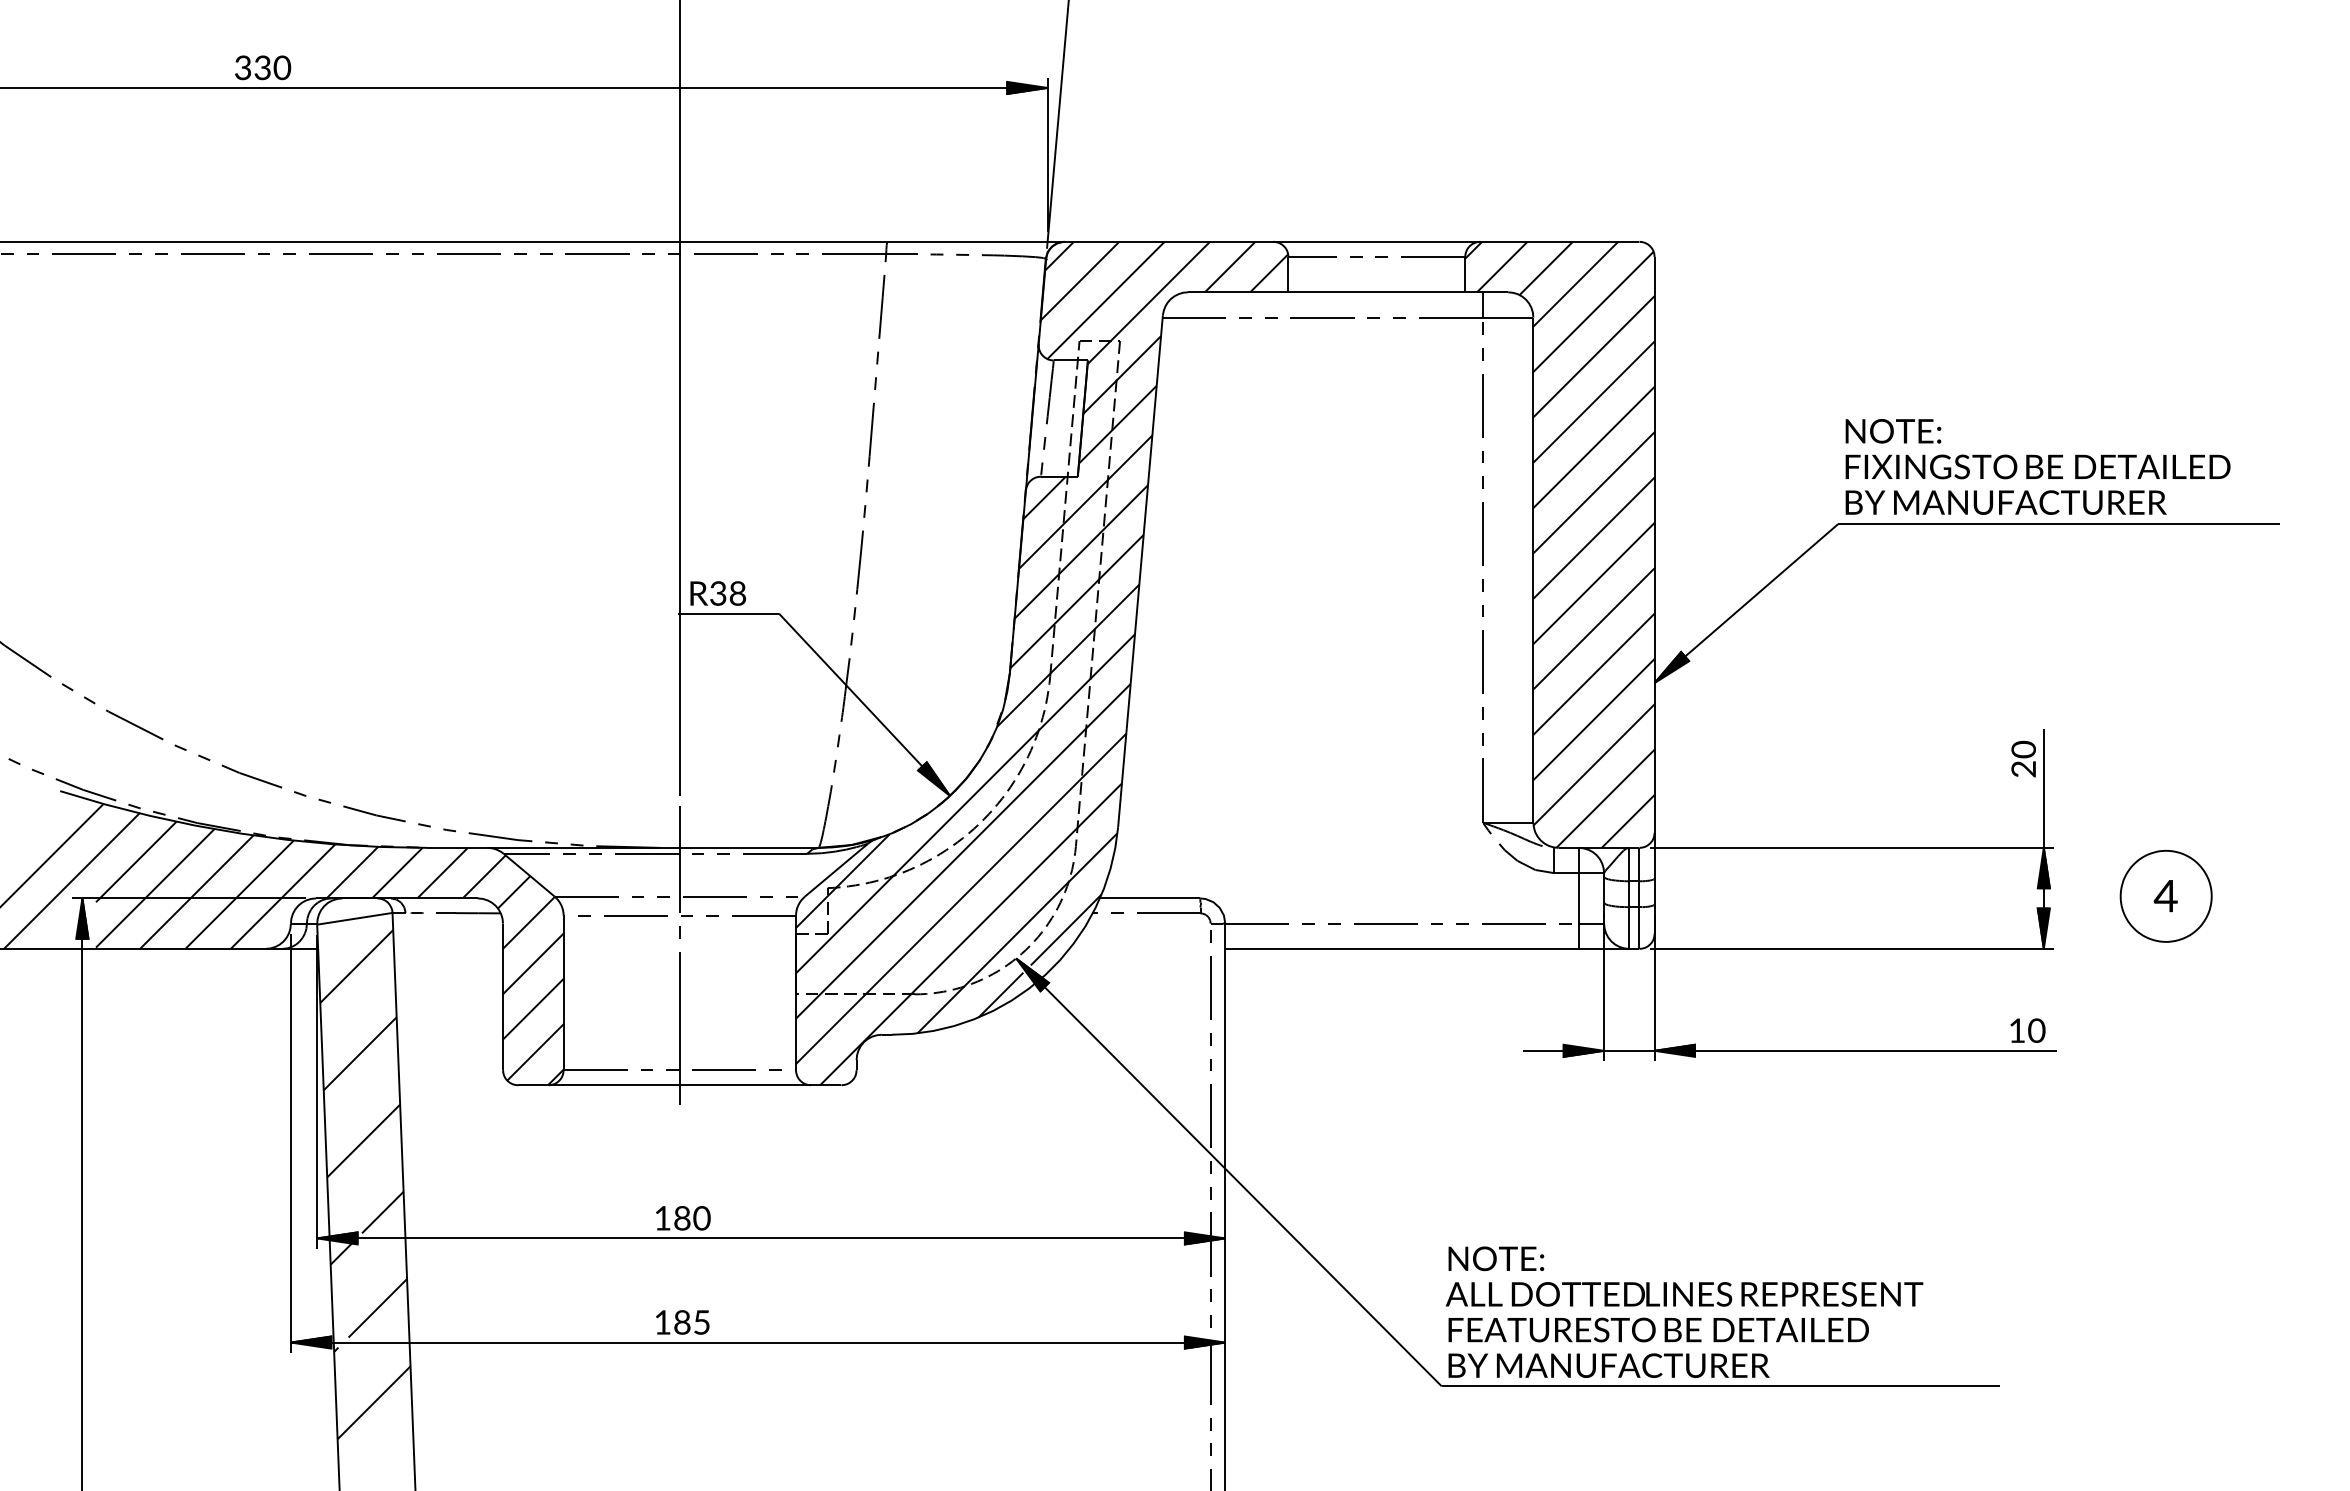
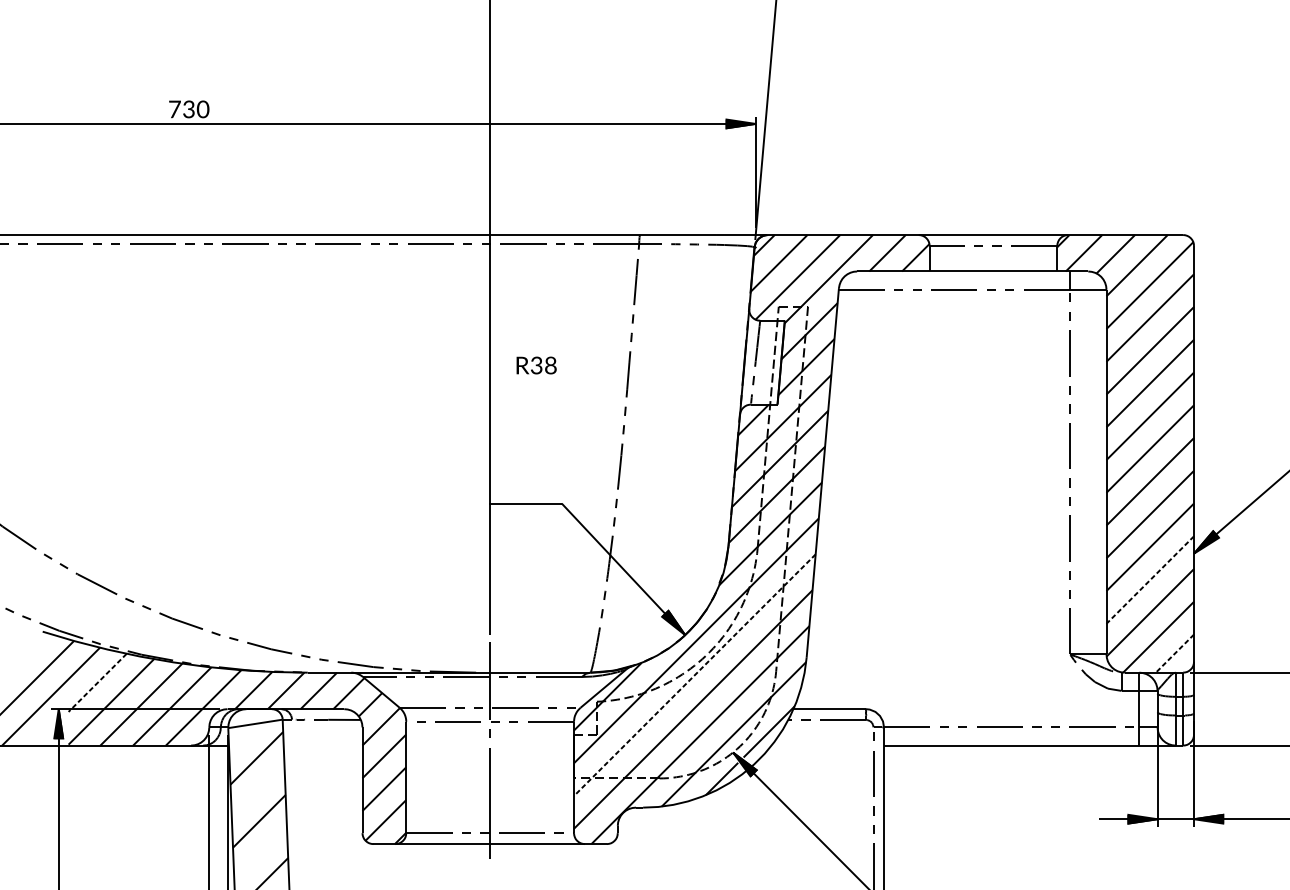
text: (243, 67) -> (175, 109), 330 -> 730
text: (717, 593) -> (536, 365), moved
line: (1594, 719) -> (1150, 579), solid -> dashed
line: (1627, 821) -> (1174, 653), solid -> dashed
line: (963, 851) -> (694, 675), solid -> dashed
line: (136, 862) -> (97, 683), solid -> dashed

